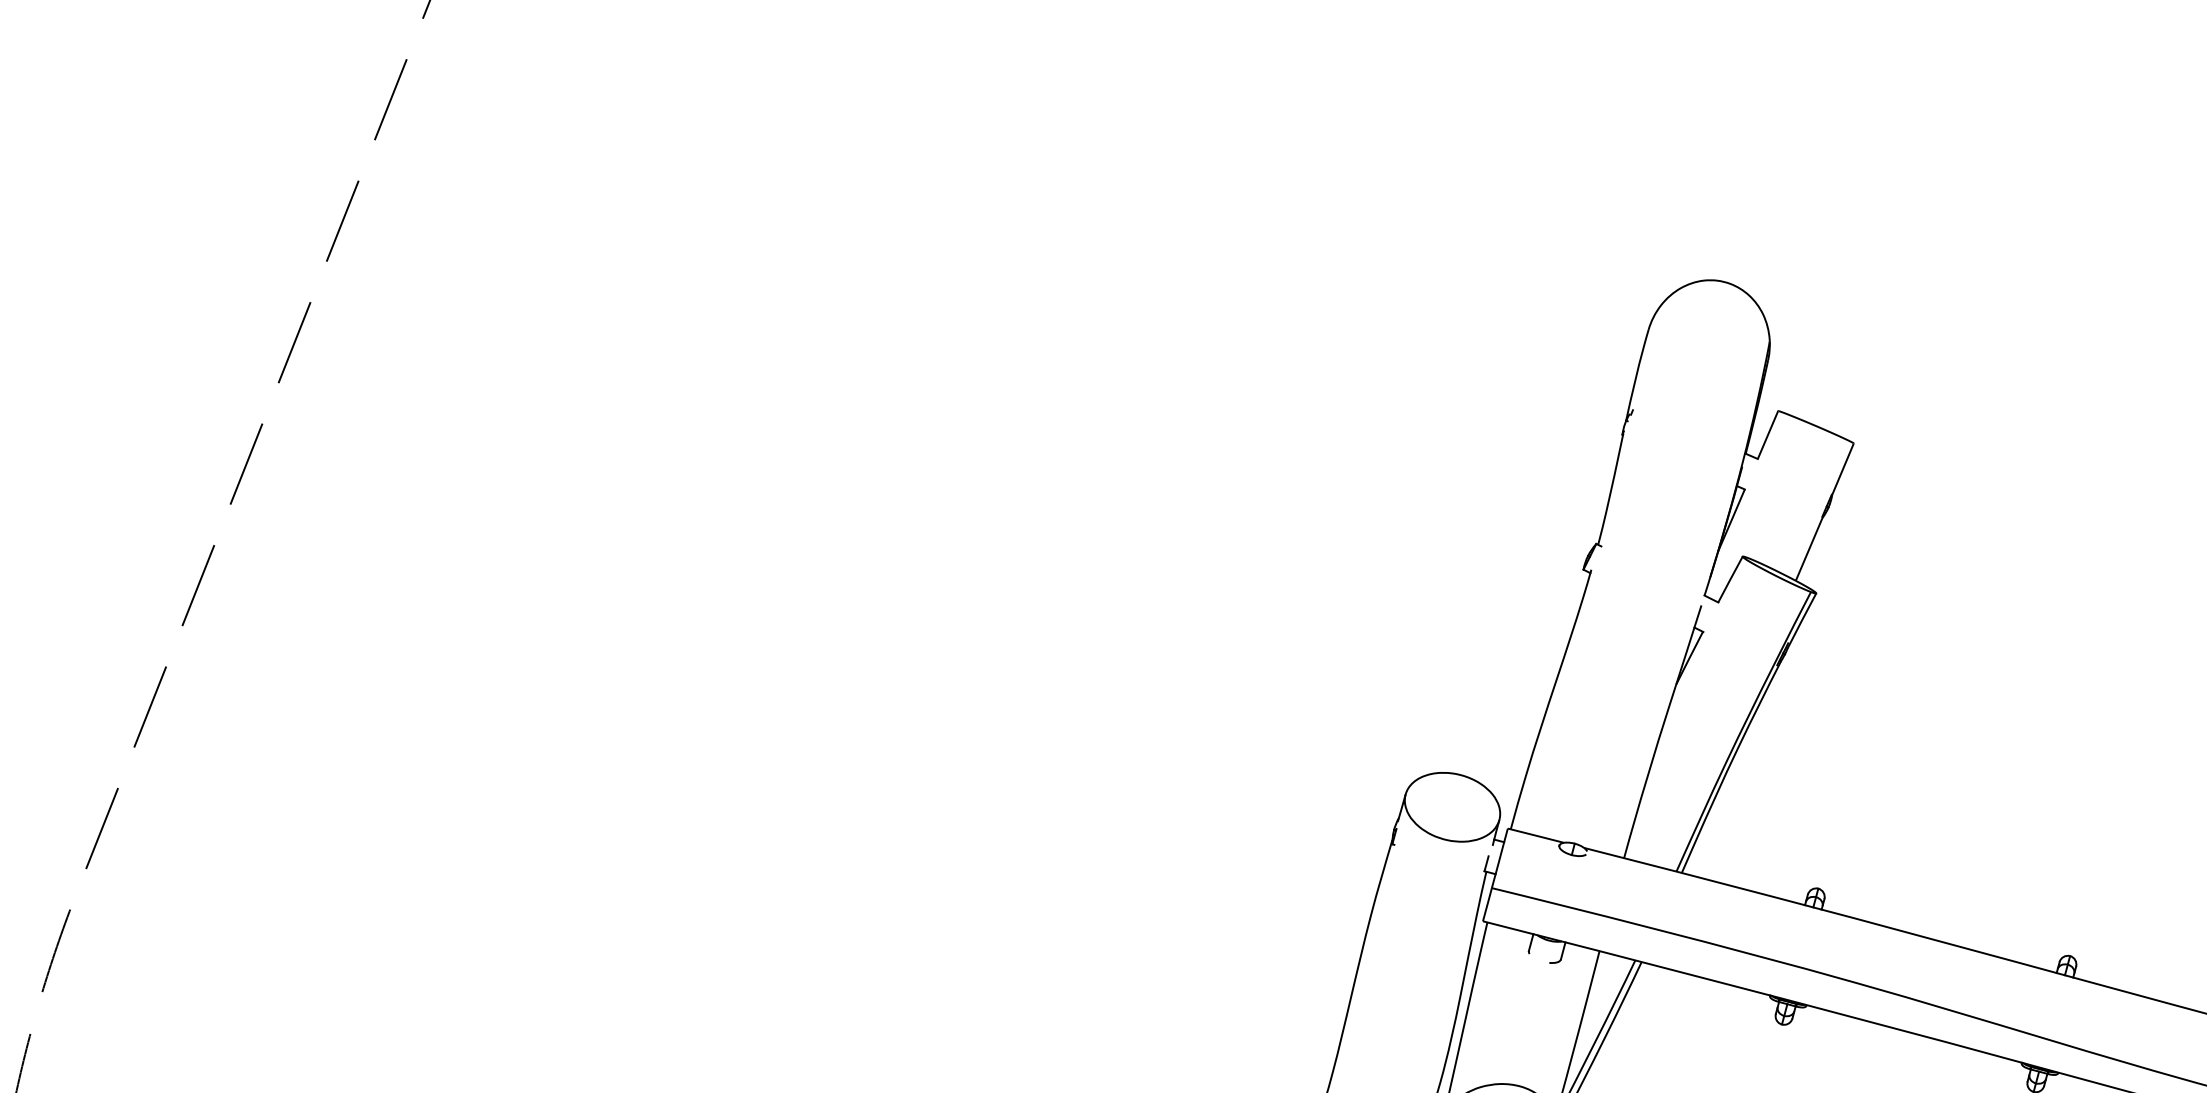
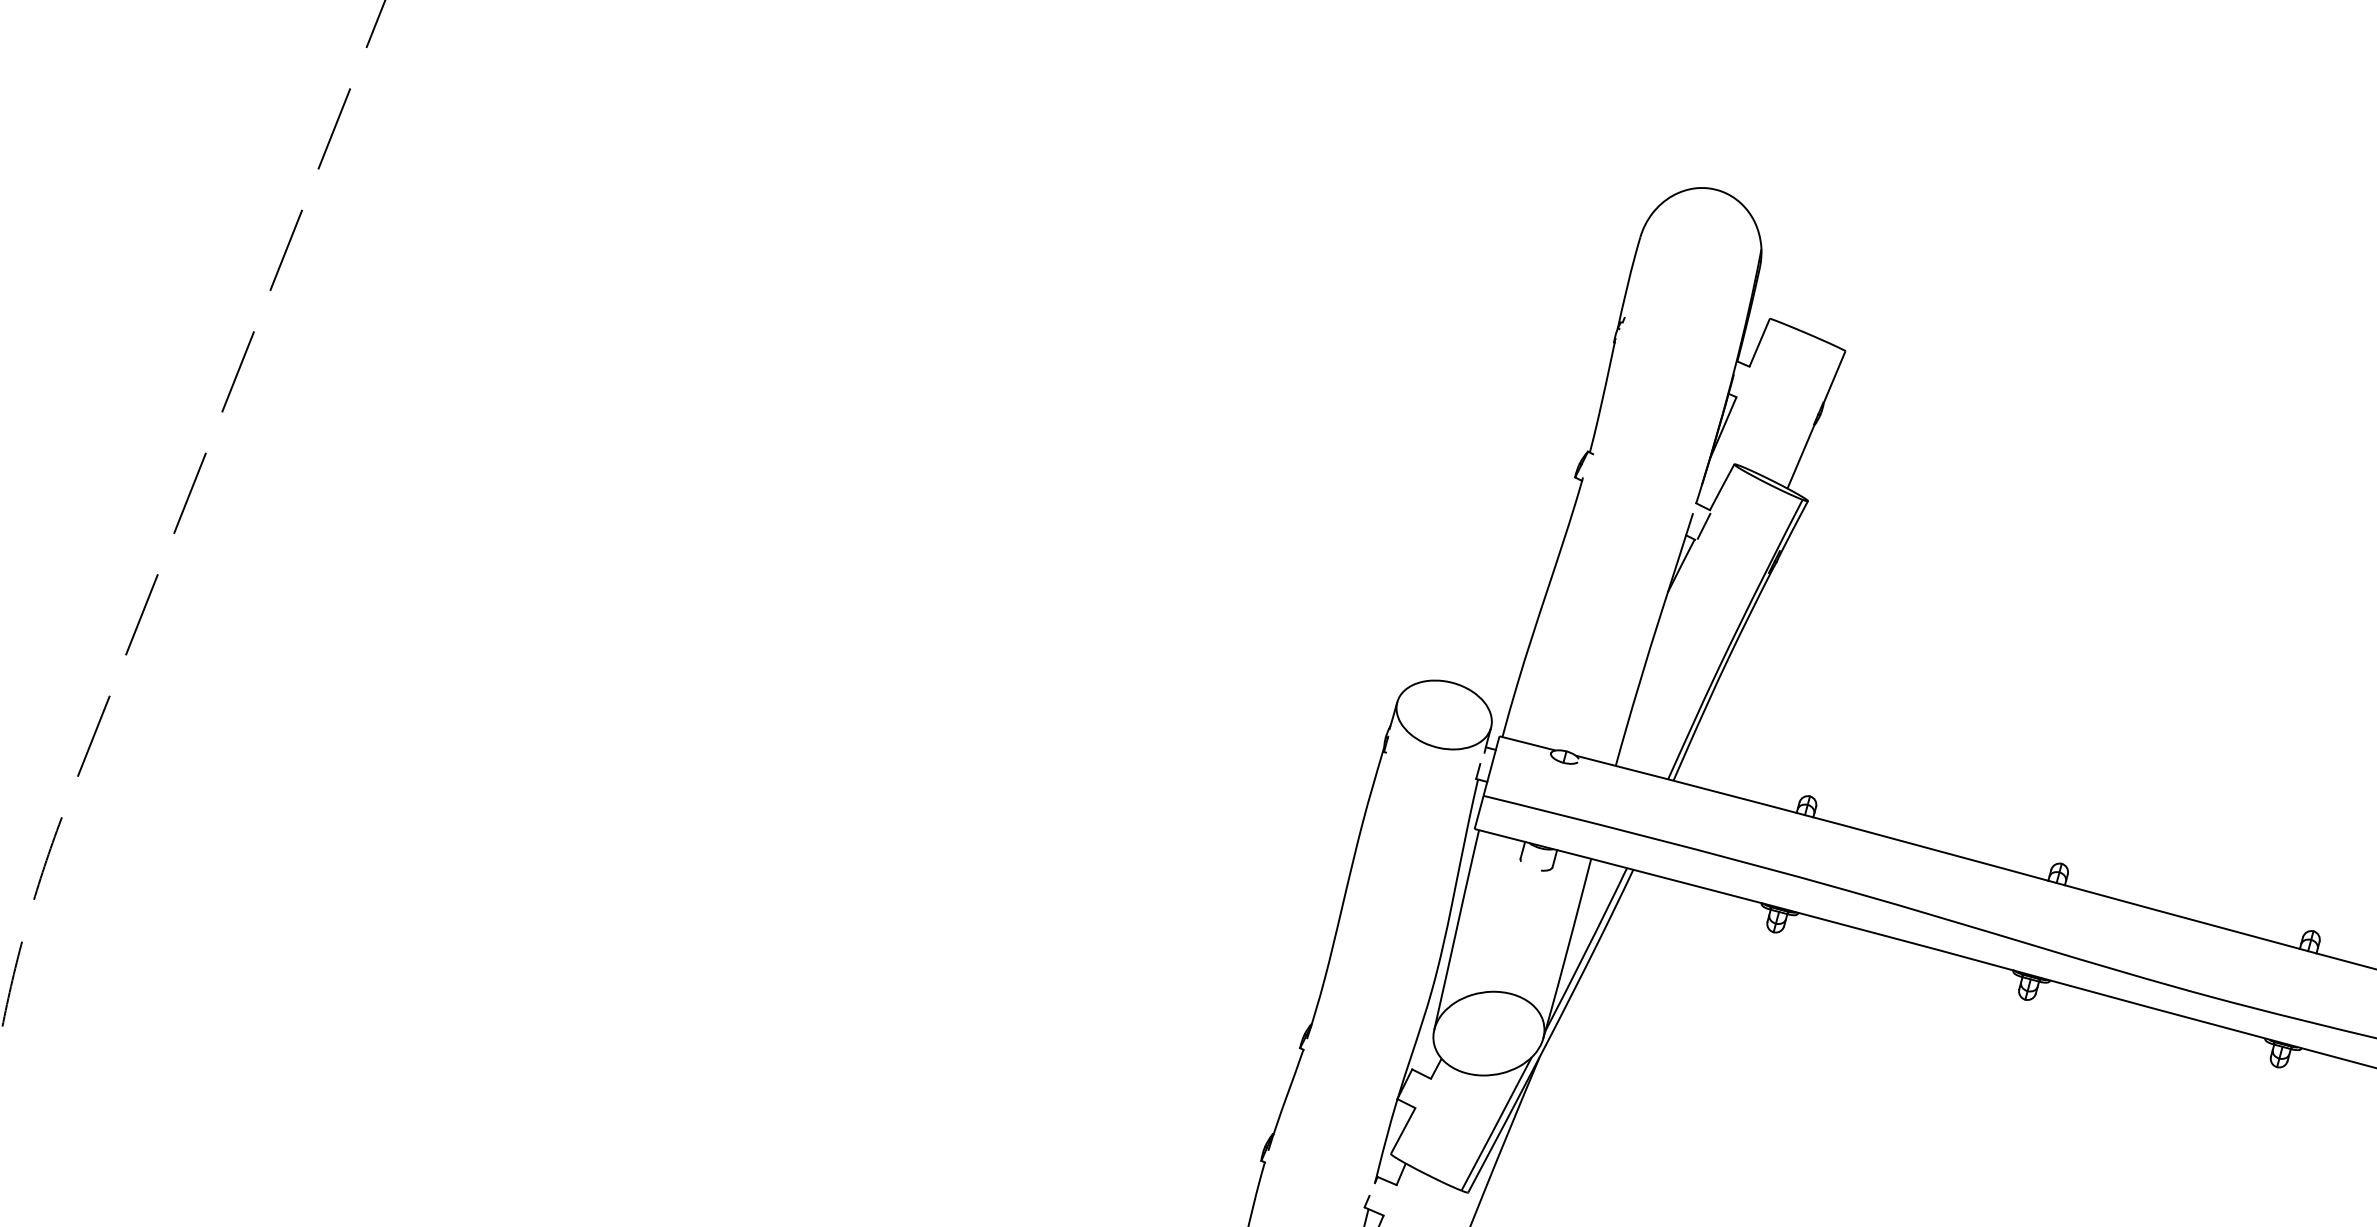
line: (1711, 617) -> (1703, 525), added

